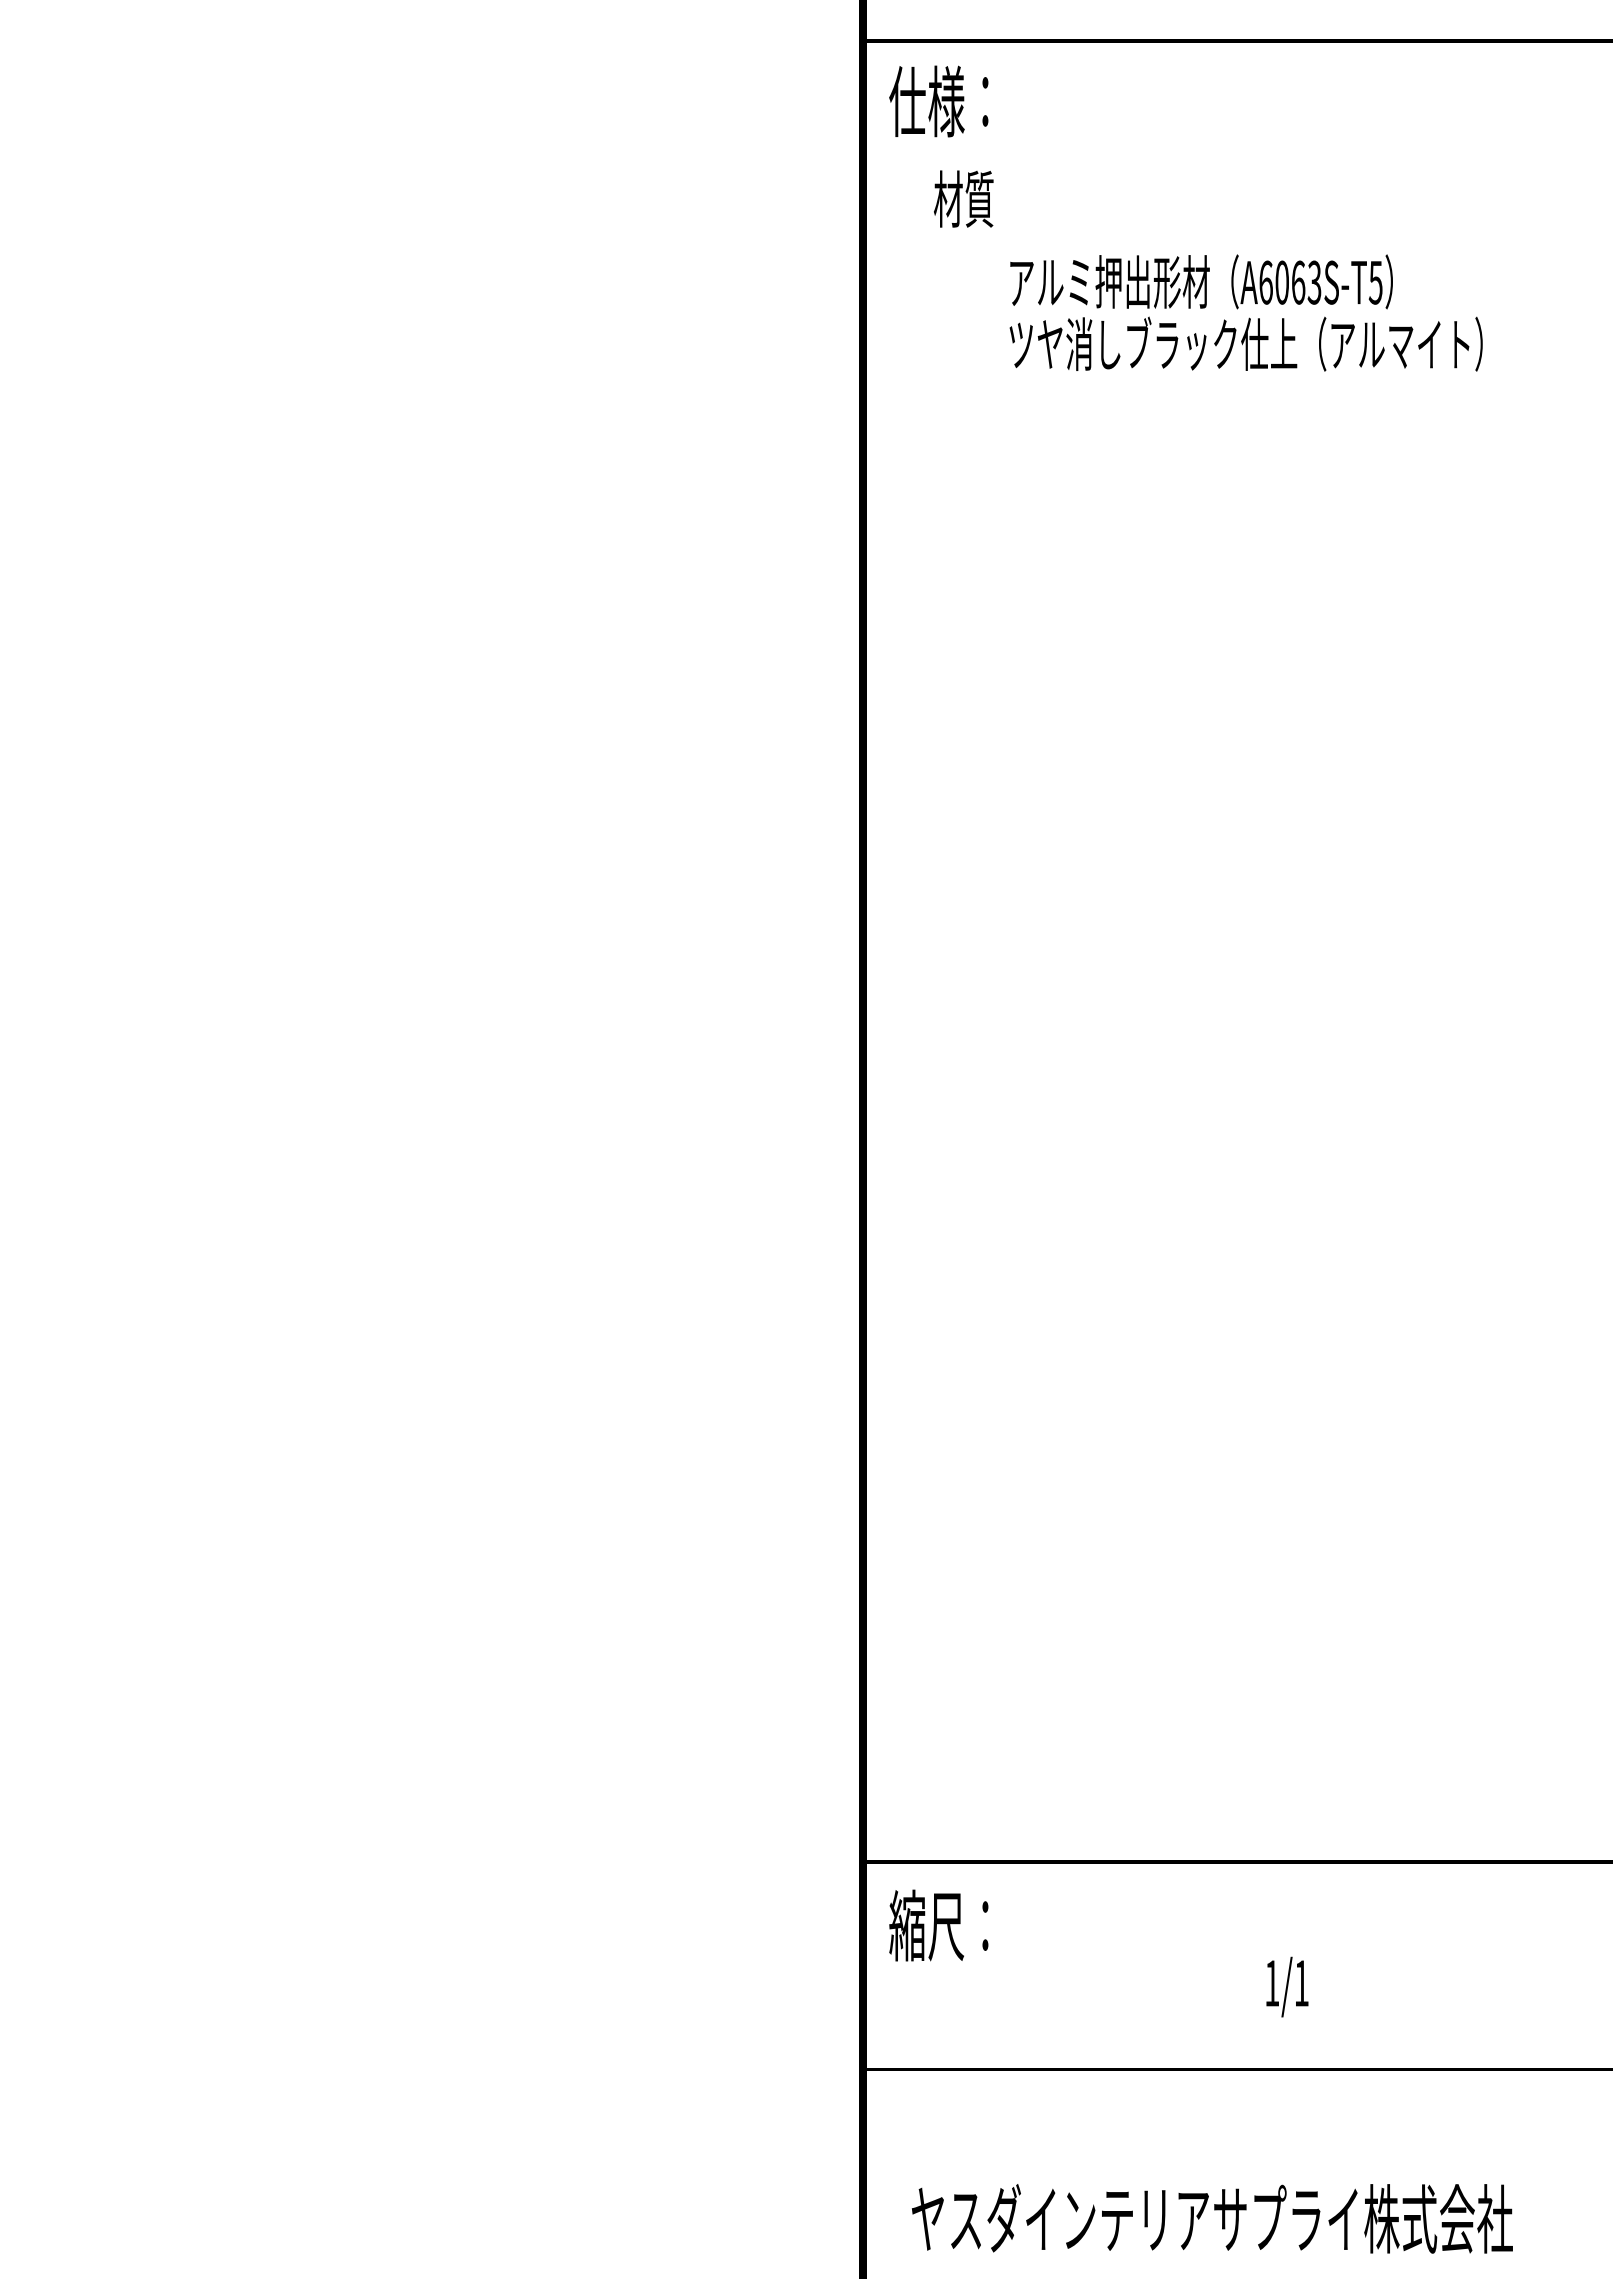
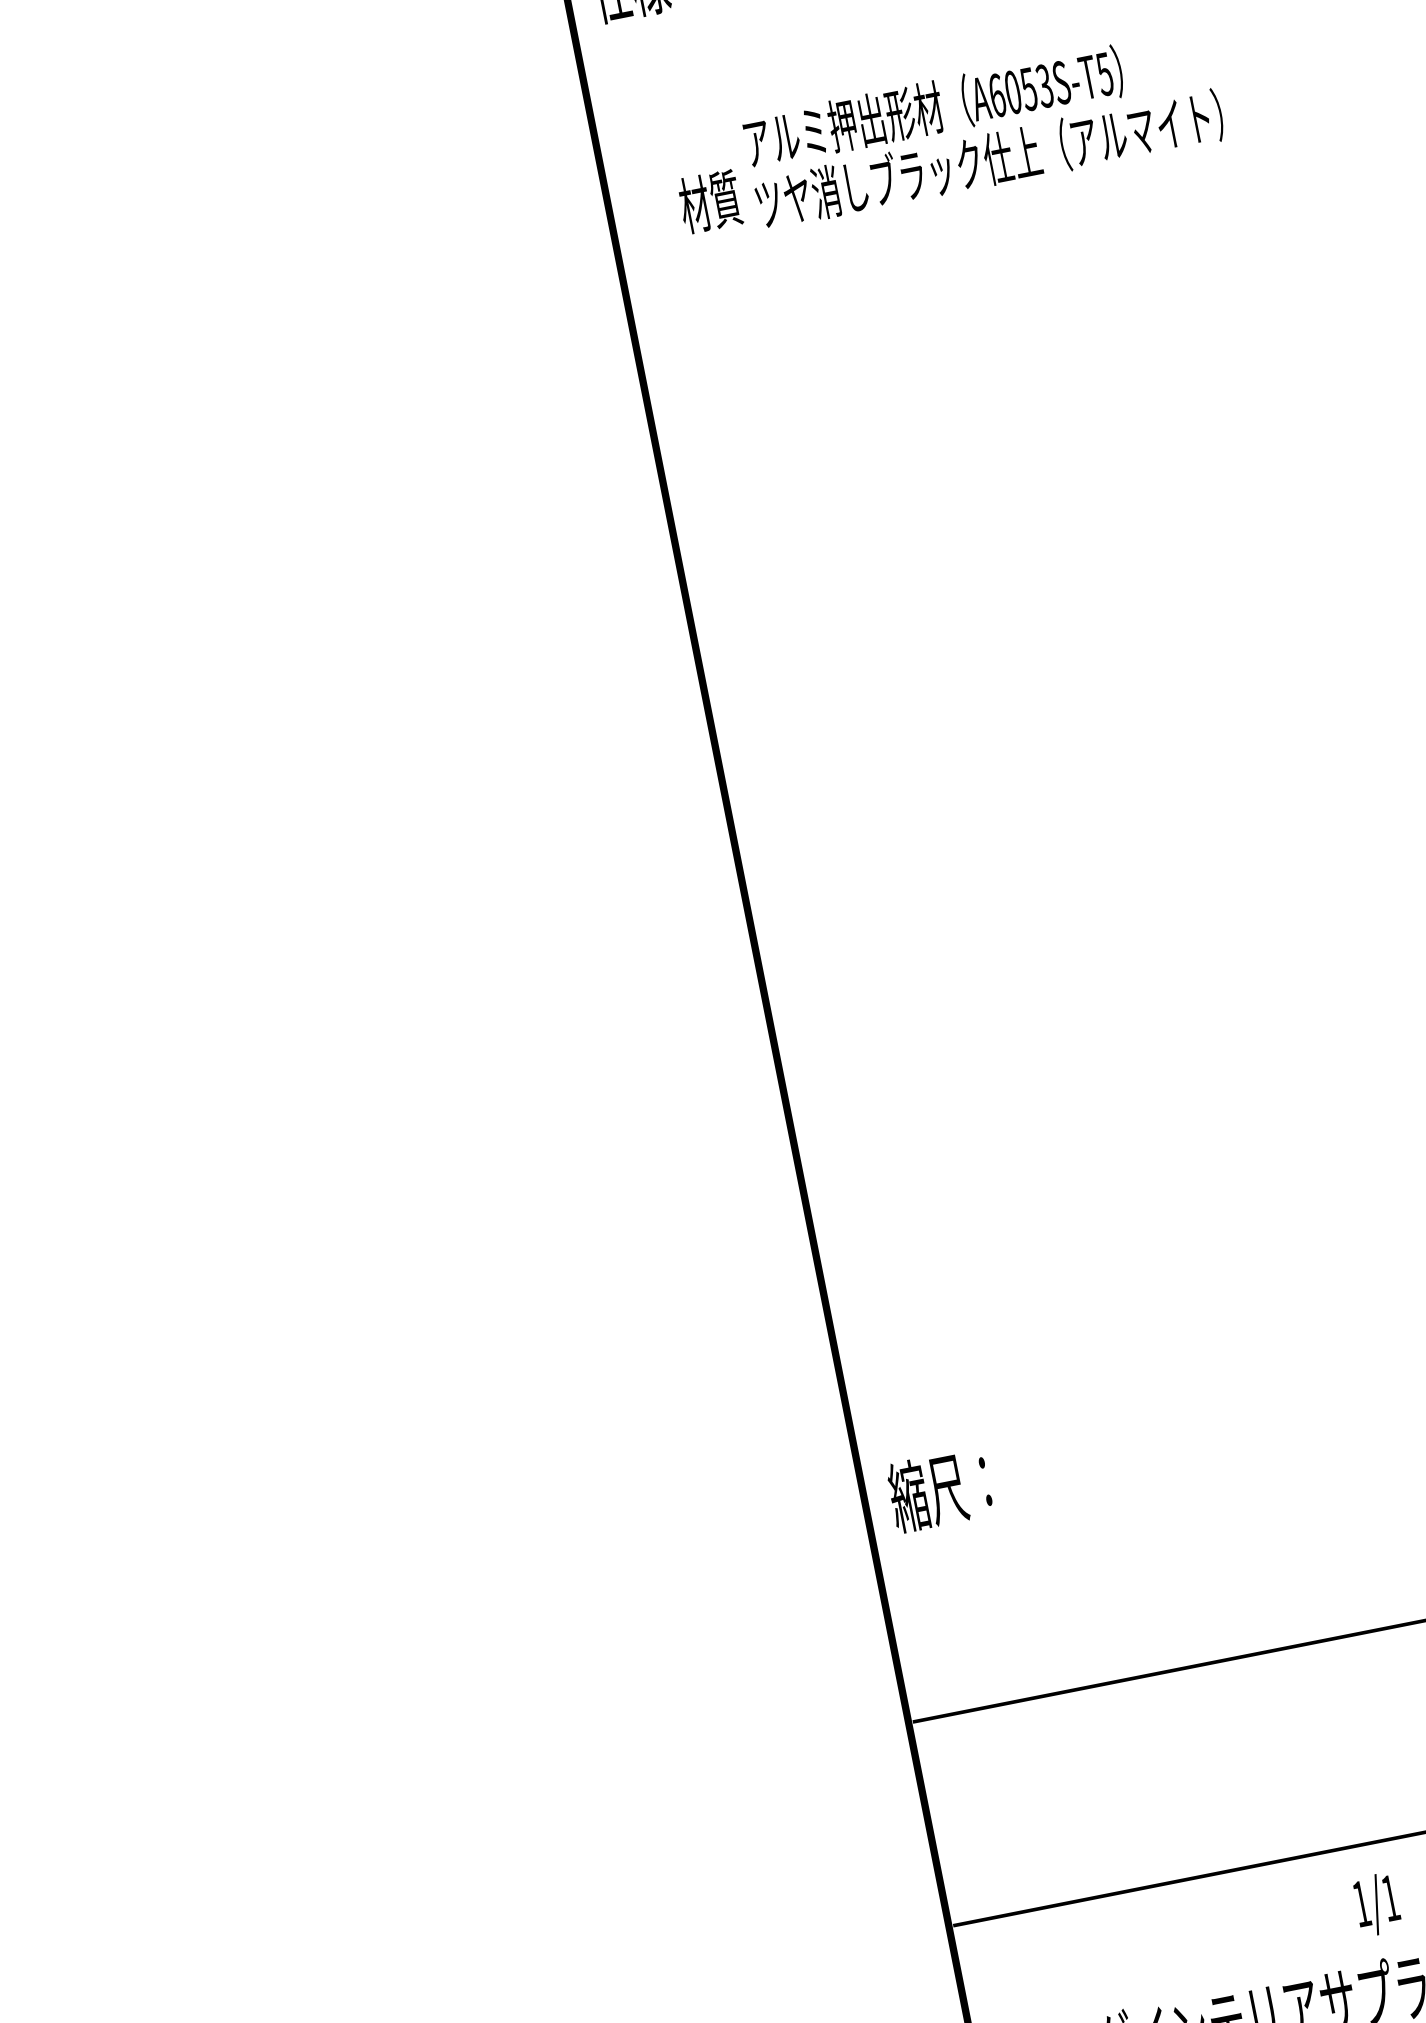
text: (963, 198) -> (709, 201), moved
text: (1298, 282) -> (1029, 89), A6063S-T5 -> A6053S-T5
text: (938, 1925) -> (939, 1490), moved
text: (1287, 1986) -> (1377, 1904), moved

